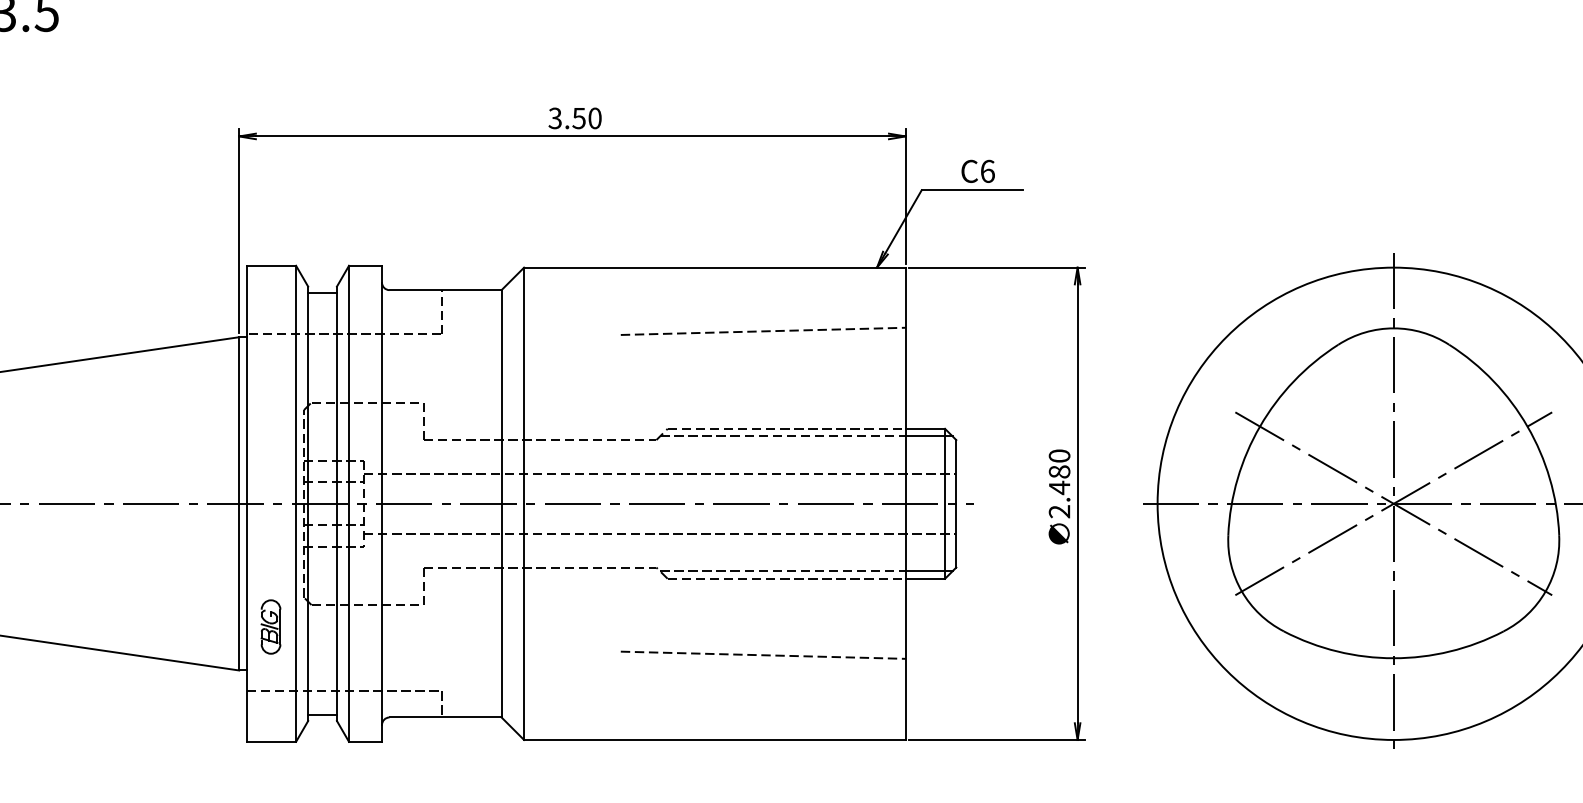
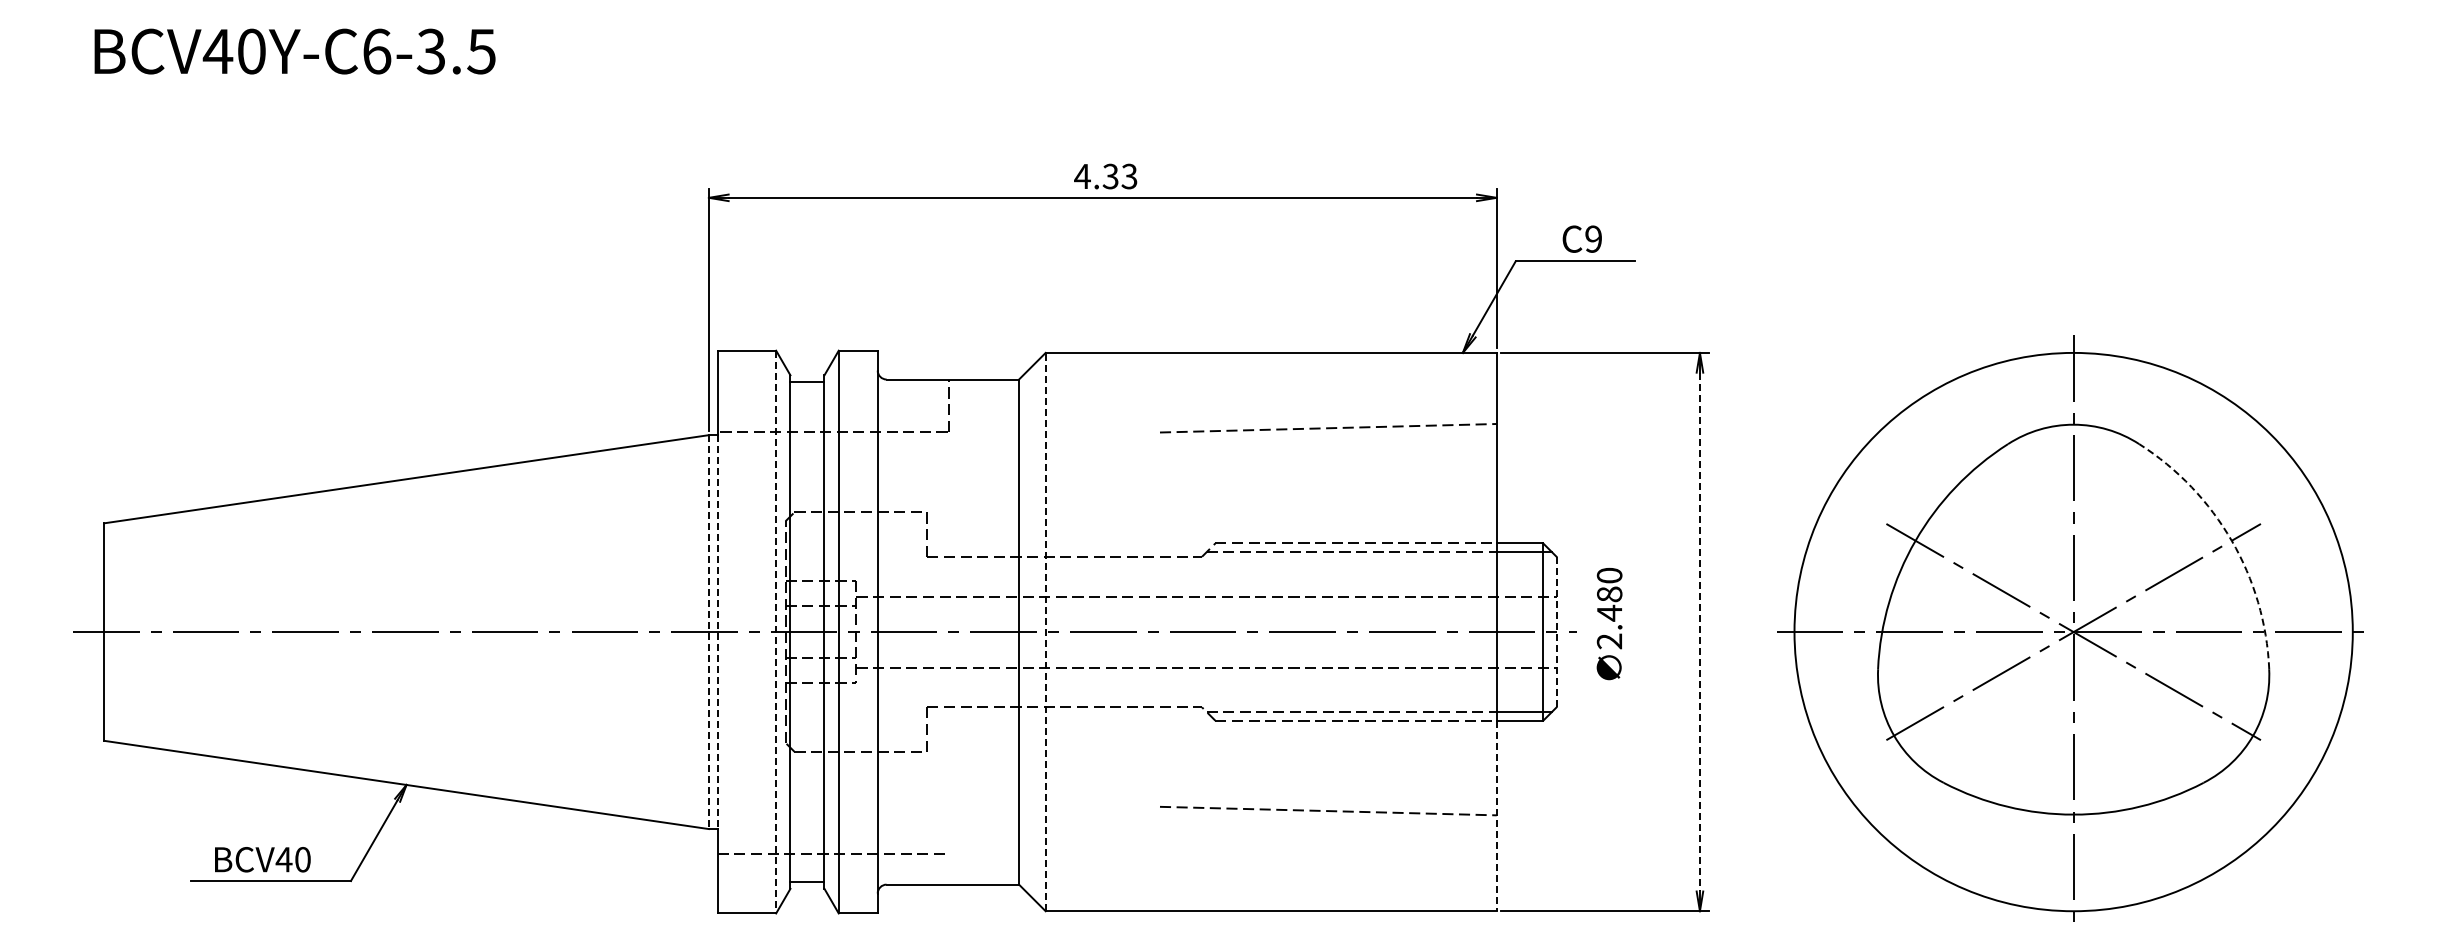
text: (574, 118) -> (1105, 176), 3.50 -> 4.33
text: (987, 170) -> (1593, 238), C6 -> C9
arc: (1527, 426) -> (2231, 540), solid -> dashed
text: (1059, 497) -> (1609, 624), moved
line: (523, 503) -> (1045, 631), solid -> dashed
line: (956, 503) -> (1556, 631), solid -> dashed
line: (238, 504) -> (708, 632), solid -> dashed
line: (246, 504) -> (717, 632), solid -> dashed
line: (296, 504) -> (776, 632), solid -> dashed
line: (1077, 504) -> (1699, 632), solid -> dashed
part: (270, 626) -> (746, 777), removed
line: (905, 659) -> (1496, 816), solid -> dashed
line: (442, 703) -> (949, 868), removed

